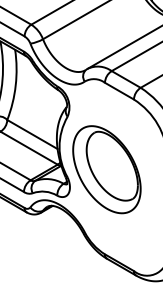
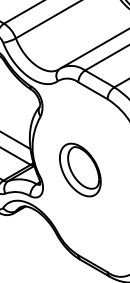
part: (106, 169) -> (79, 169), size x0.6

